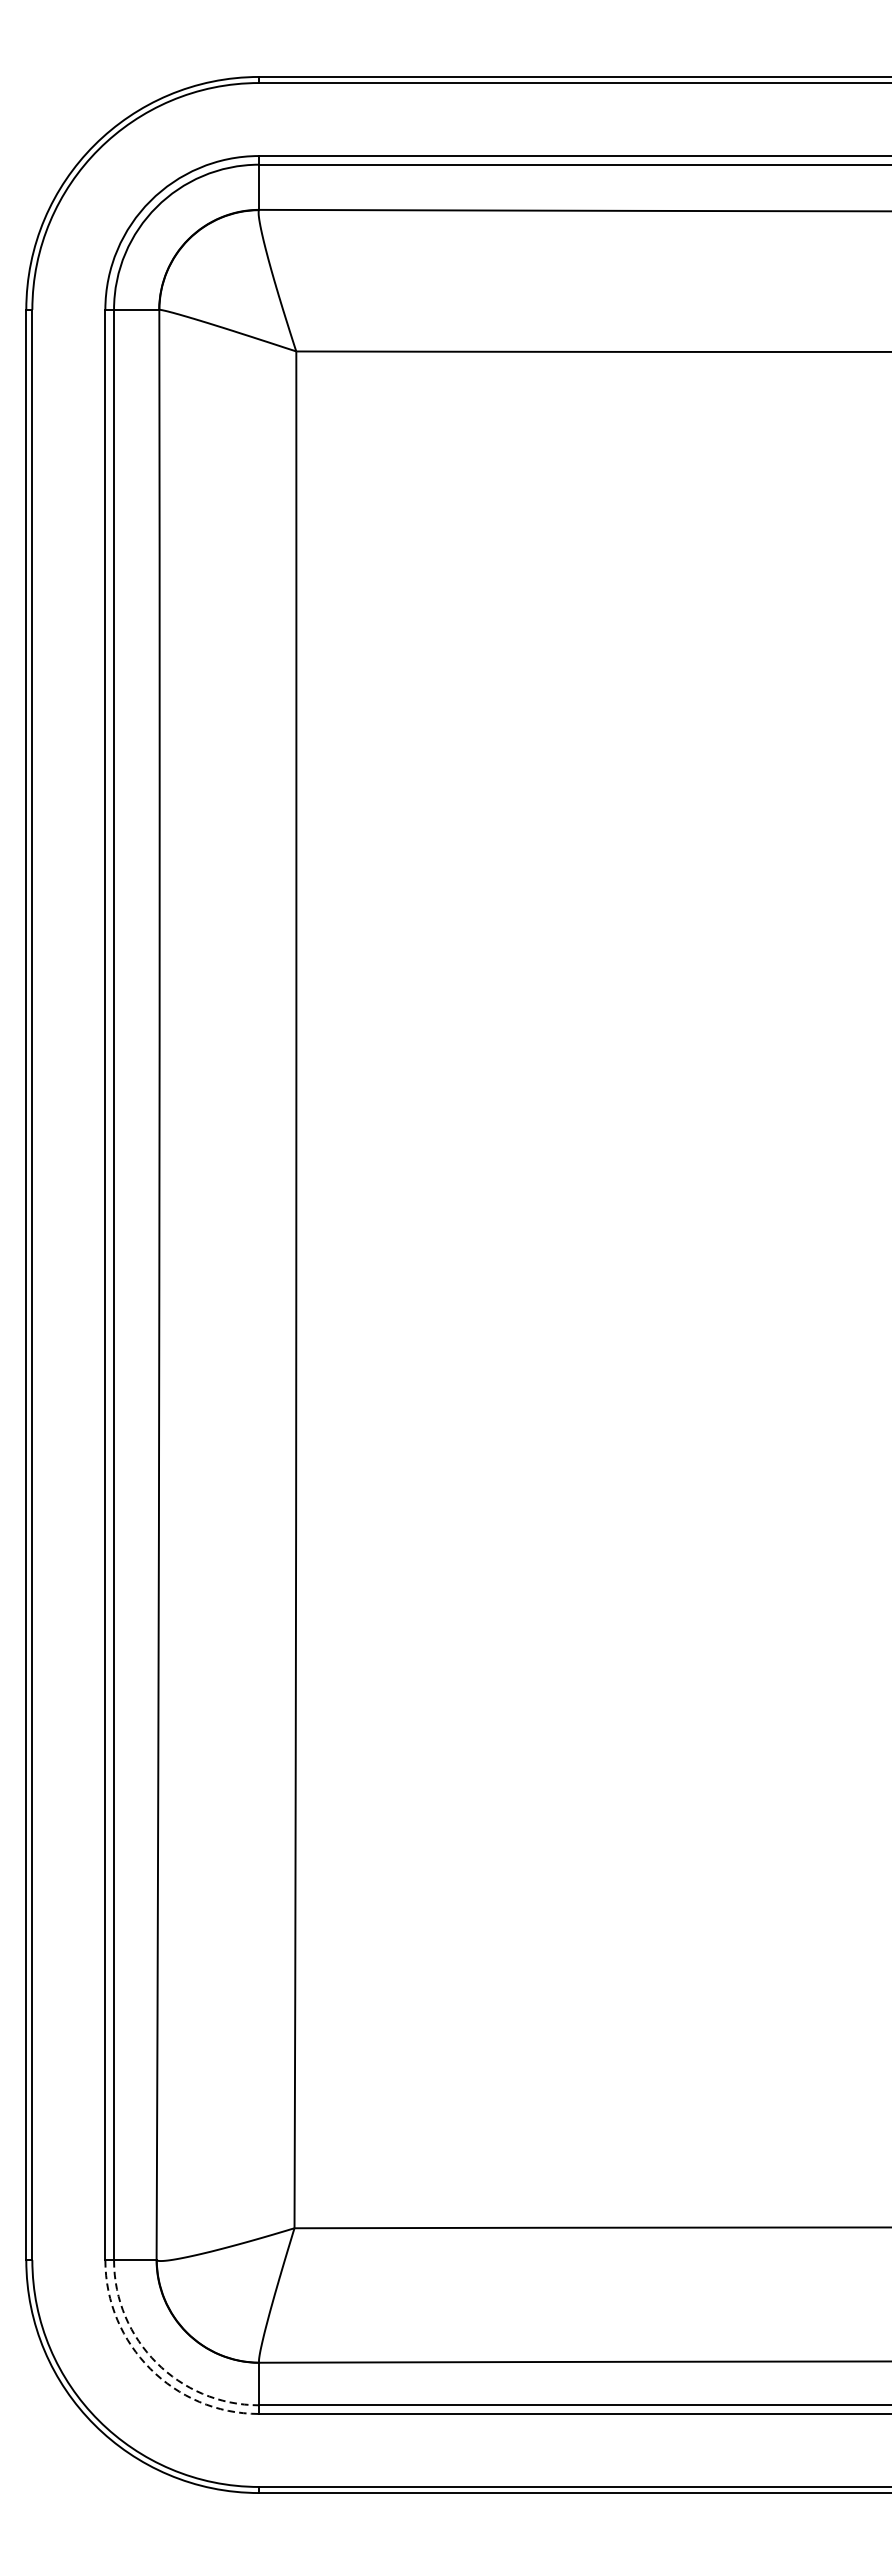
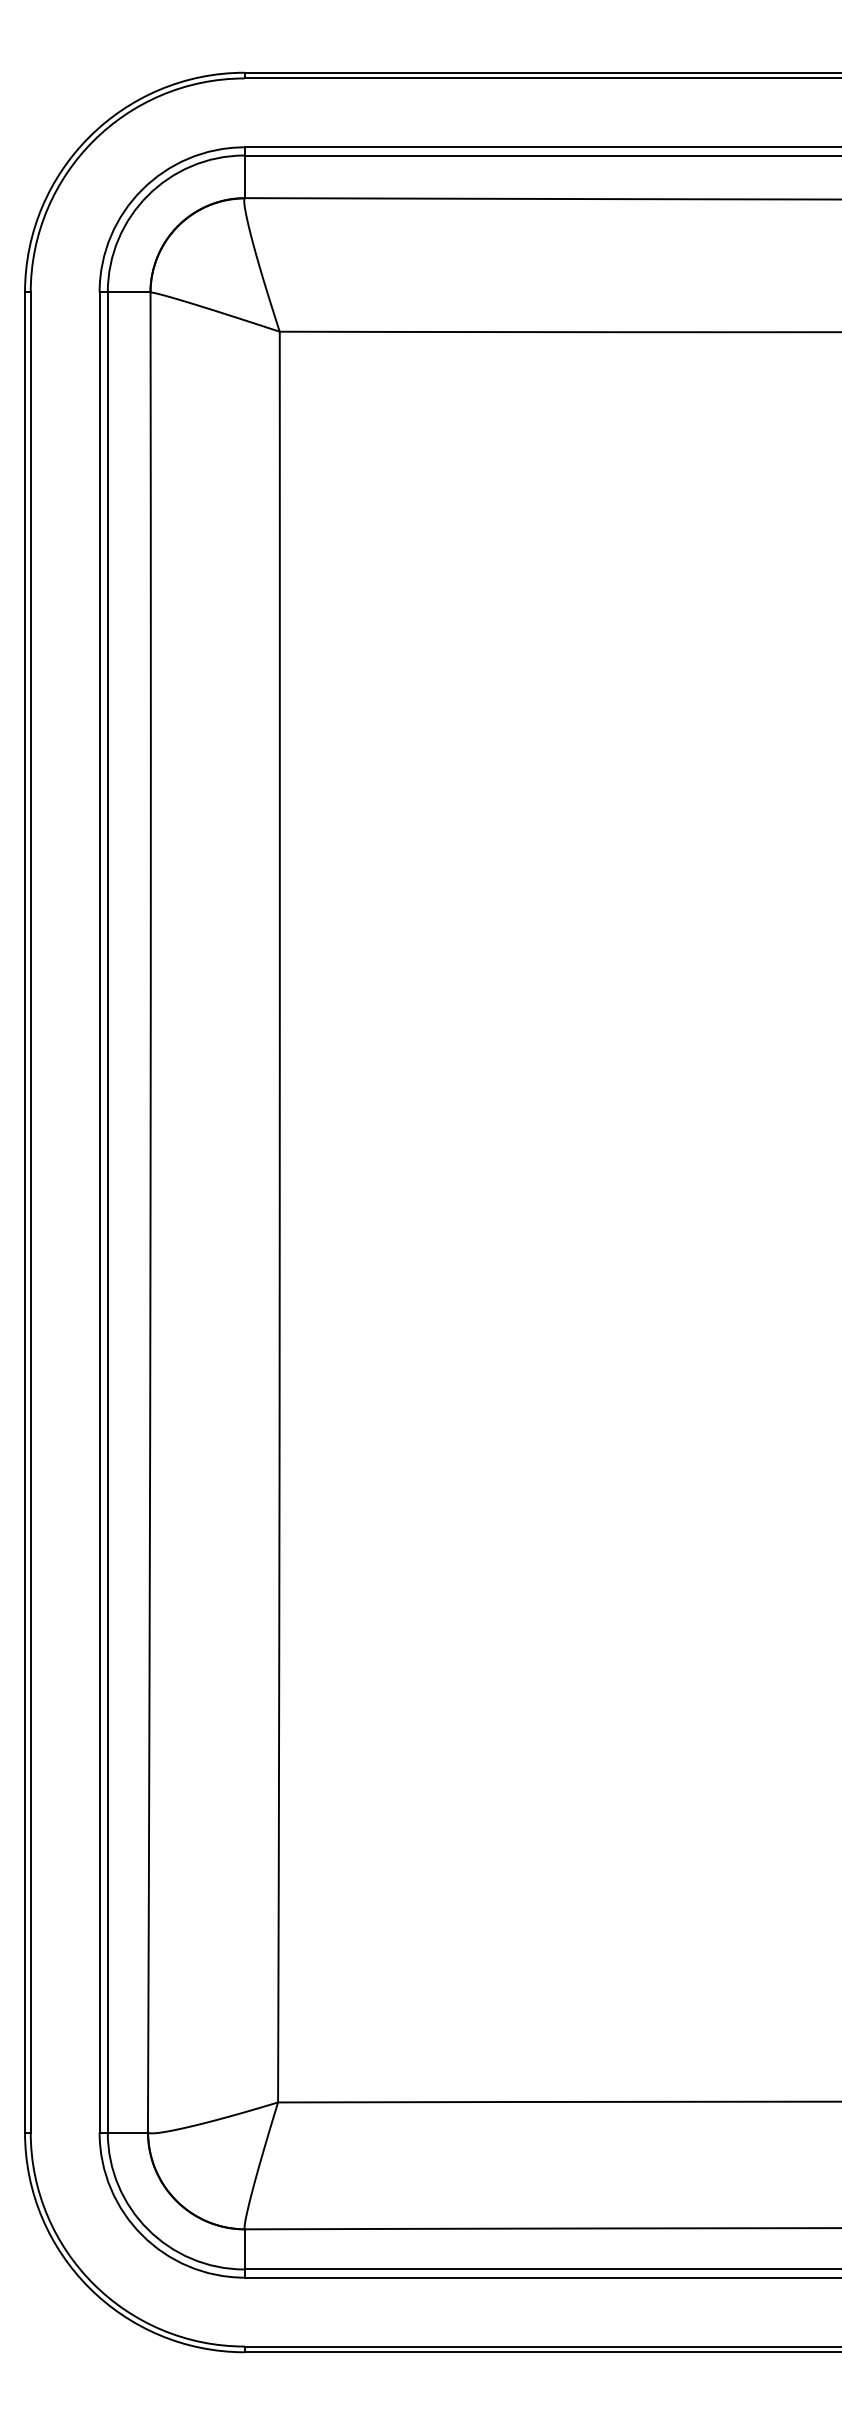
arc: (156, 2362) -> (147, 2229), dashed -> solid
arc: (150, 2369) -> (142, 2235), dashed -> solid

